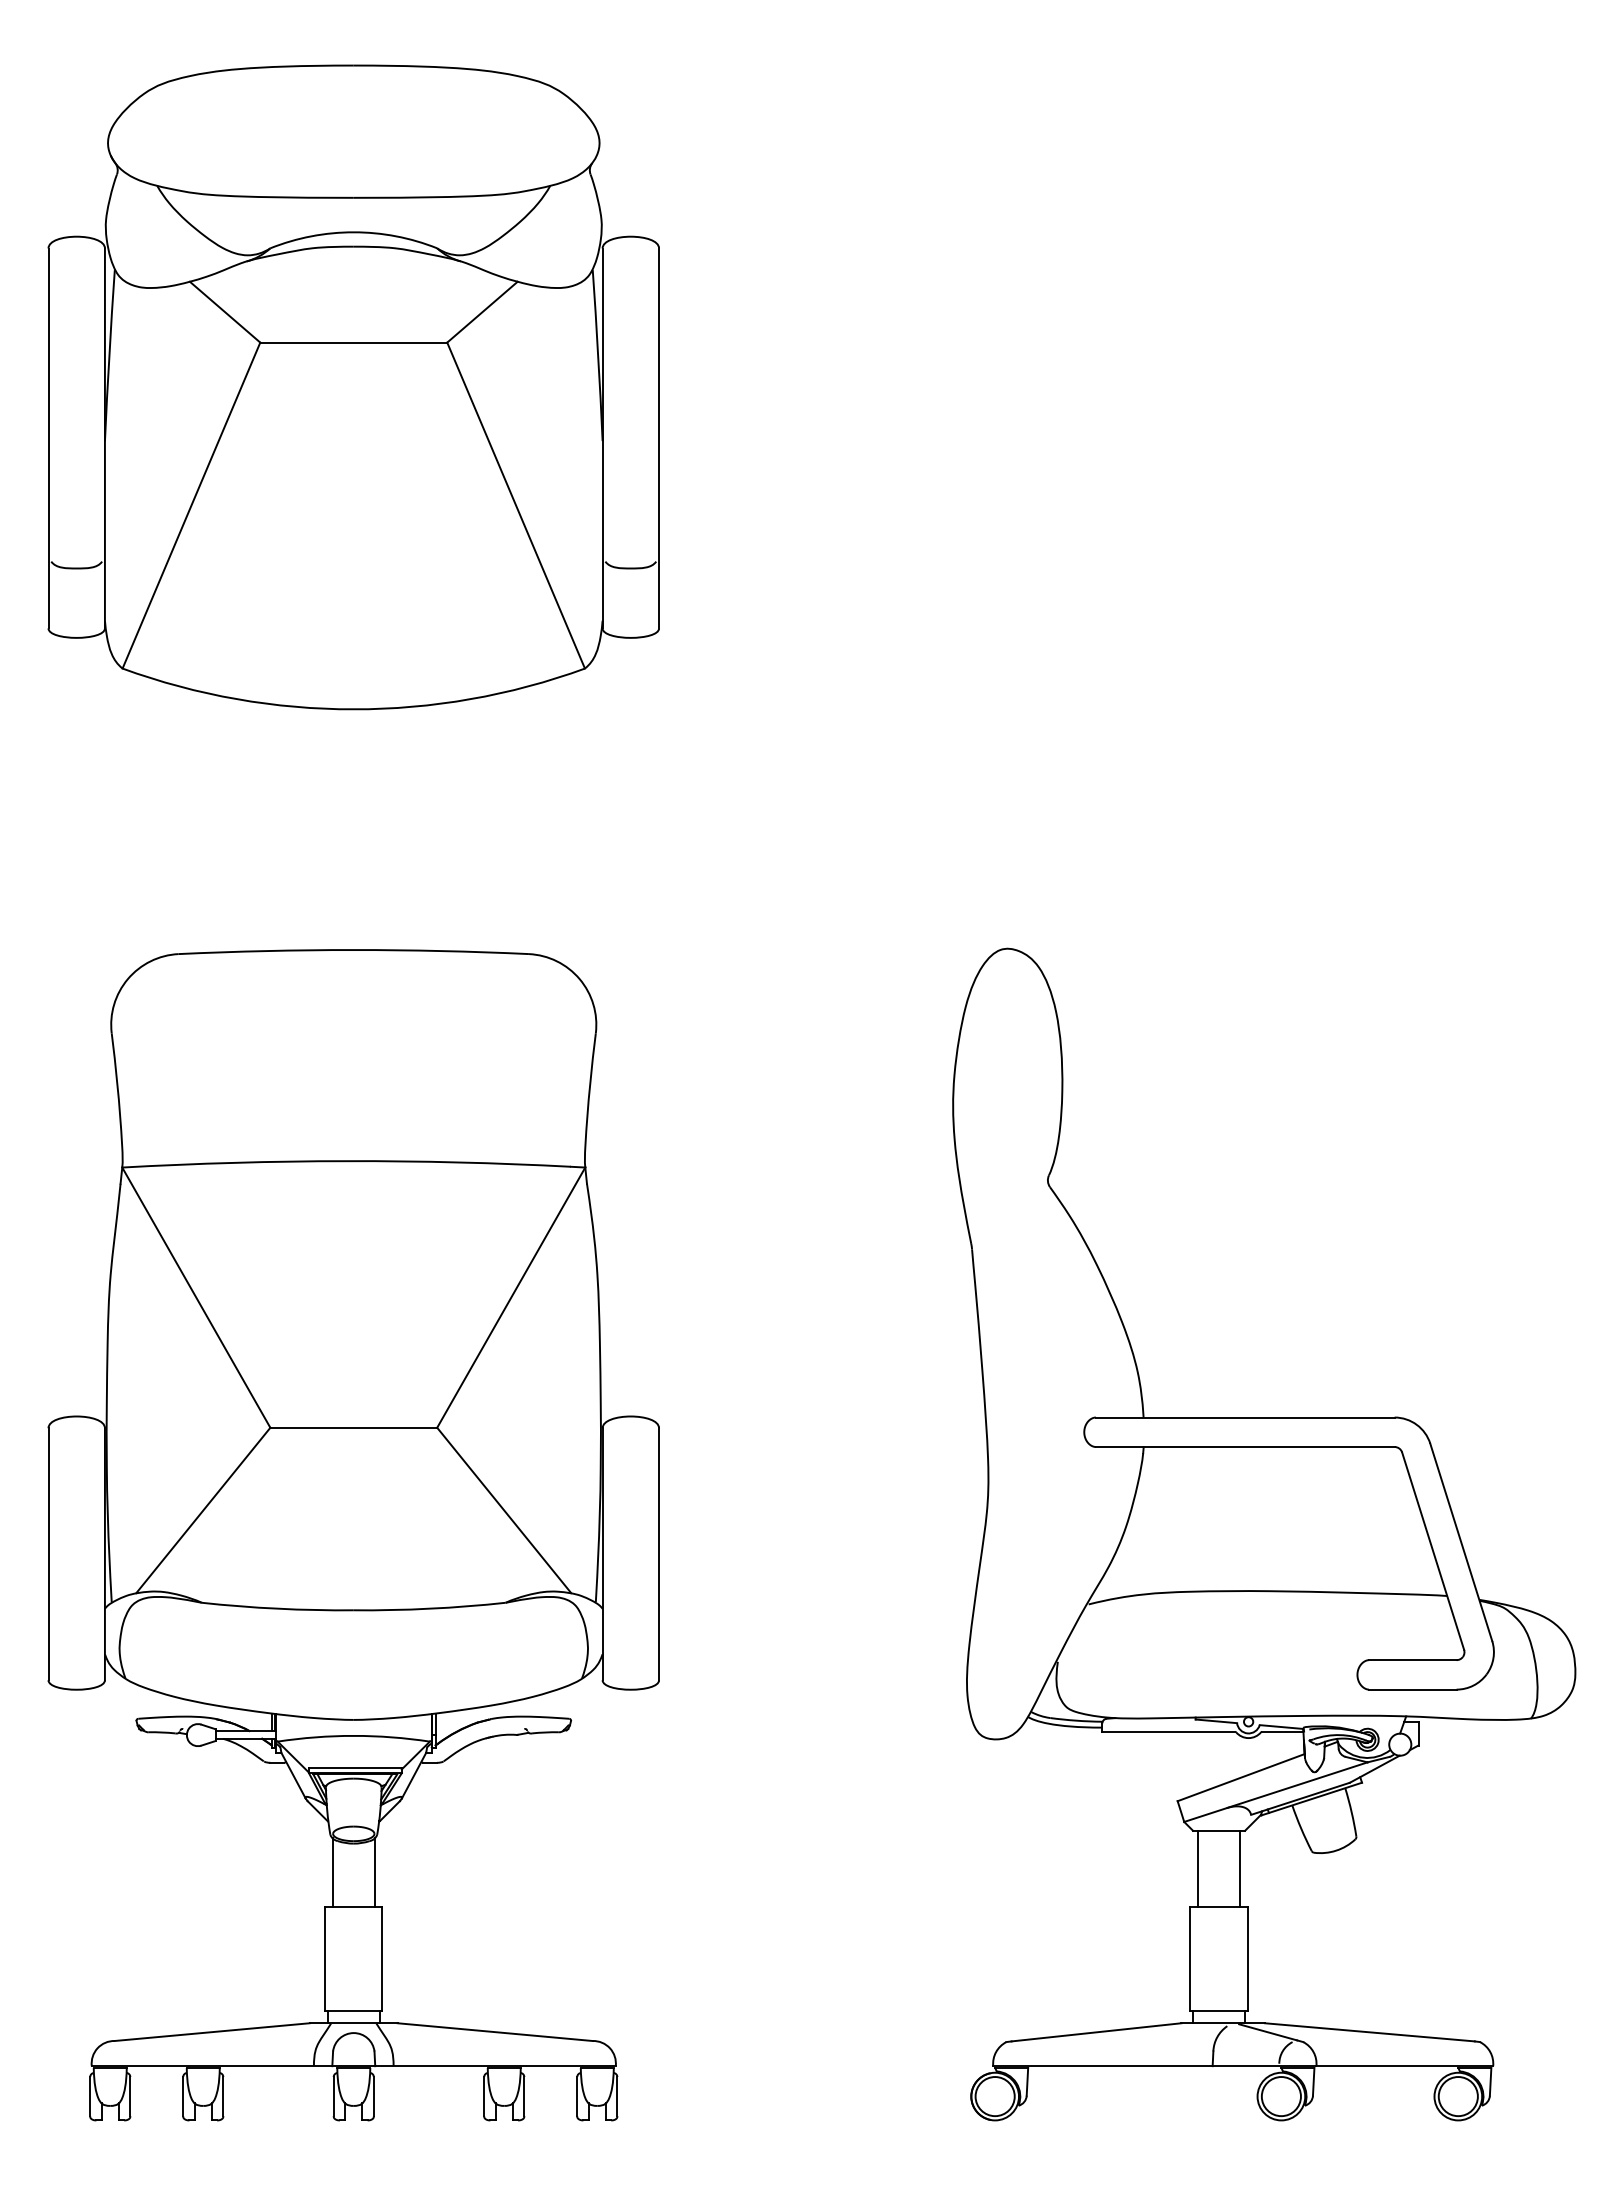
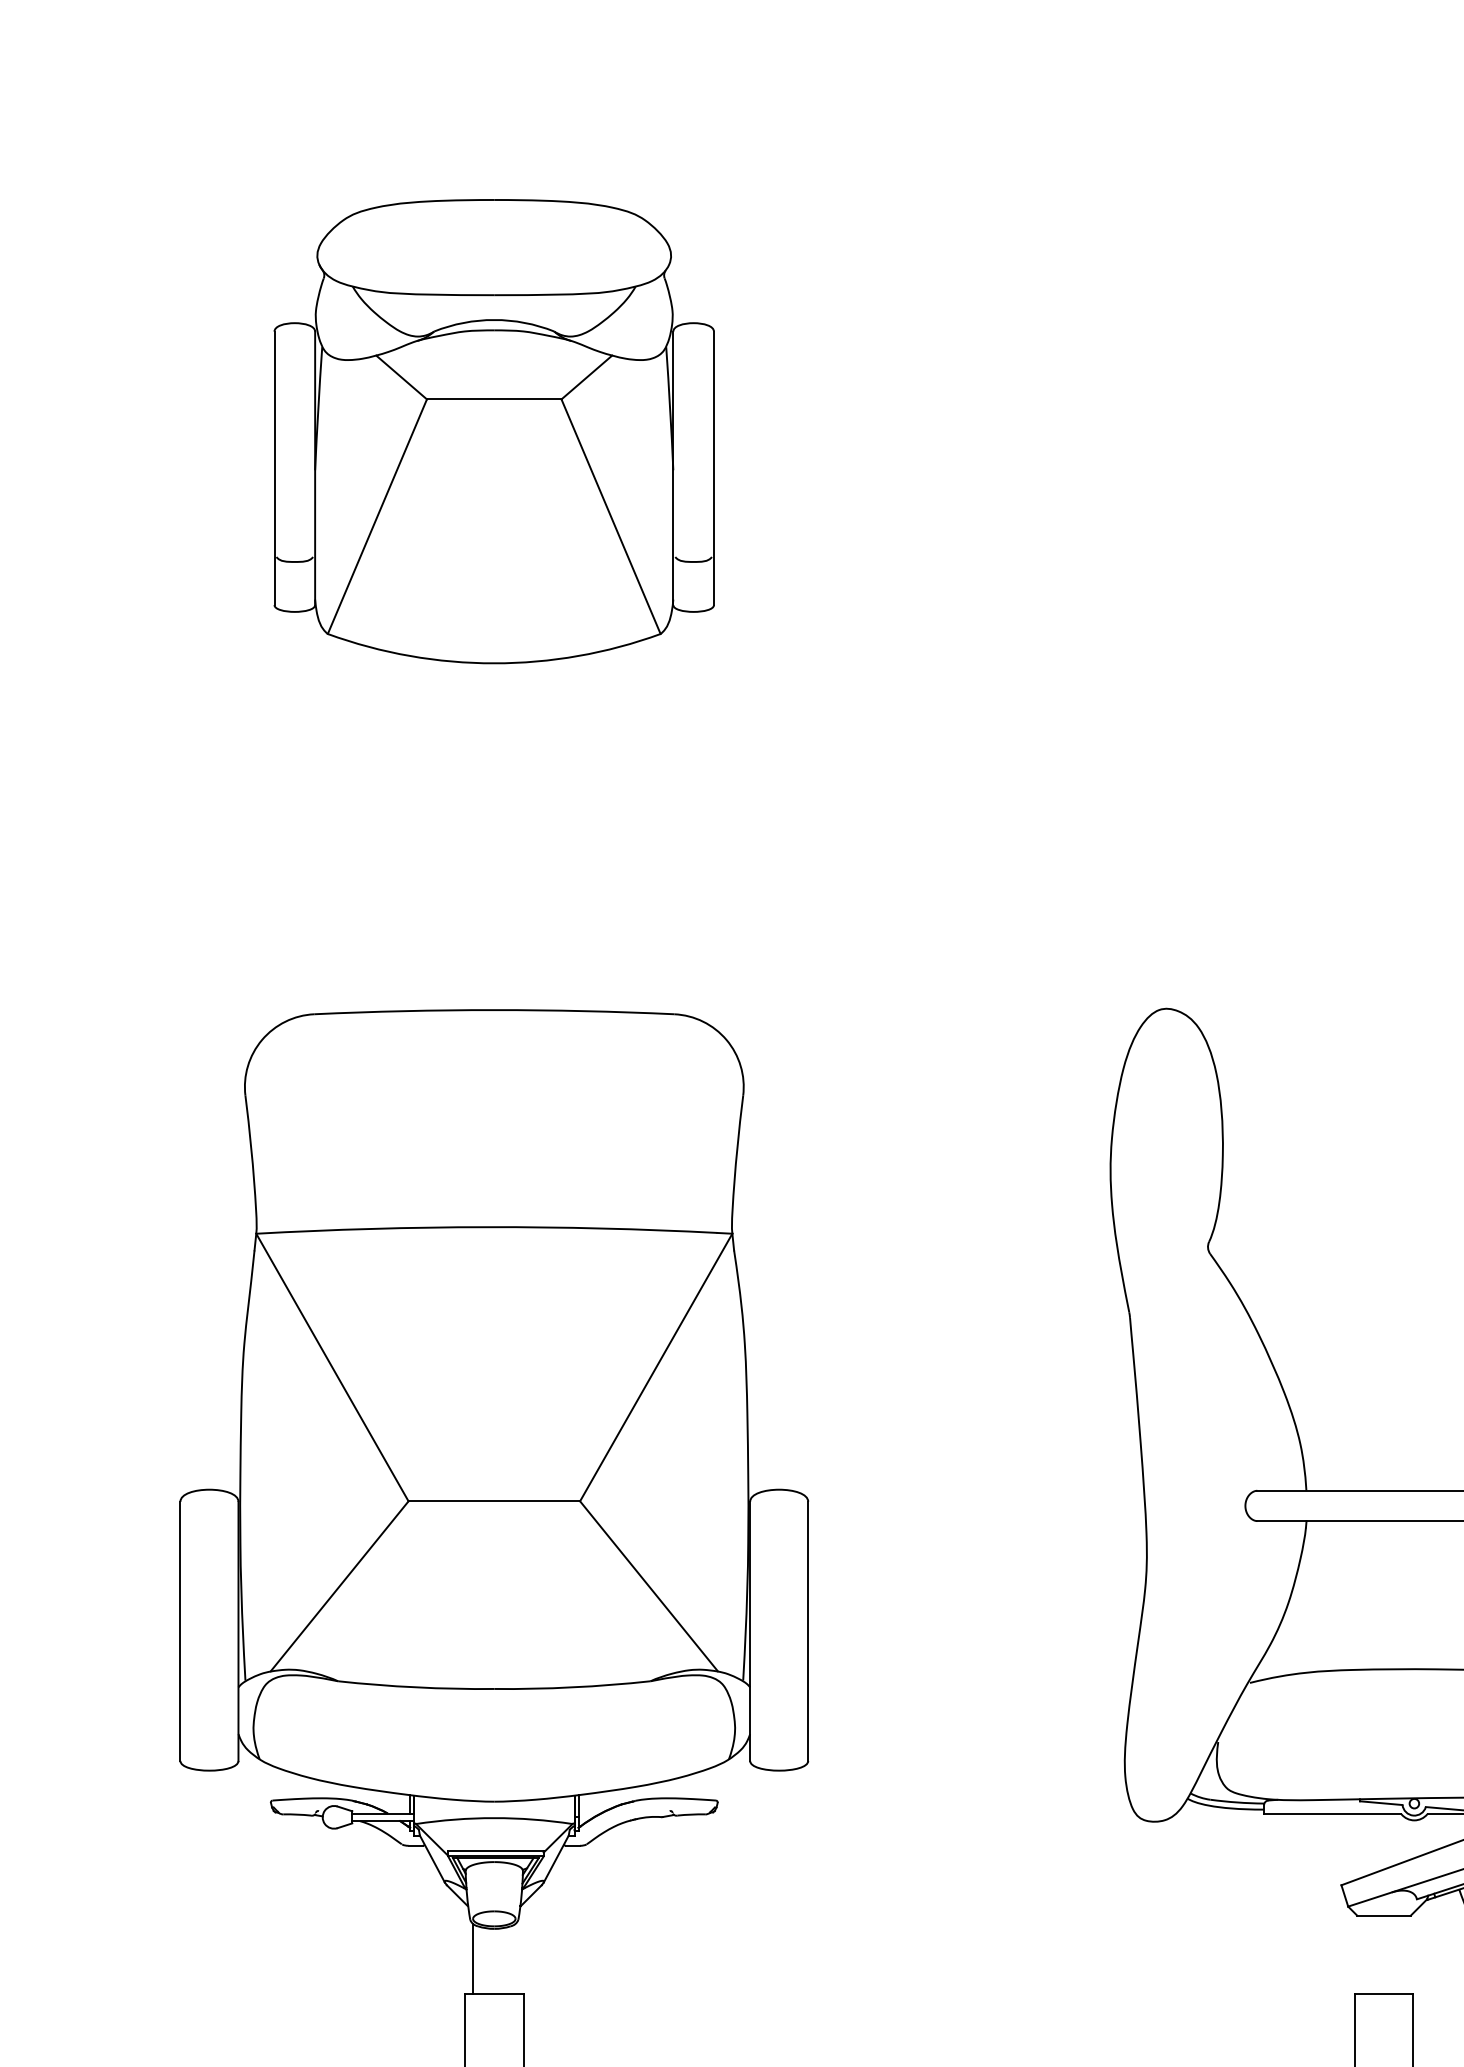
part: (353, 387) -> (494, 431), size x0.7
line: (1197, 1868) -> (1361, 1954), removed
line: (1240, 1868) -> (1406, 1954), removed
line: (374, 1872) -> (515, 1958), removed

